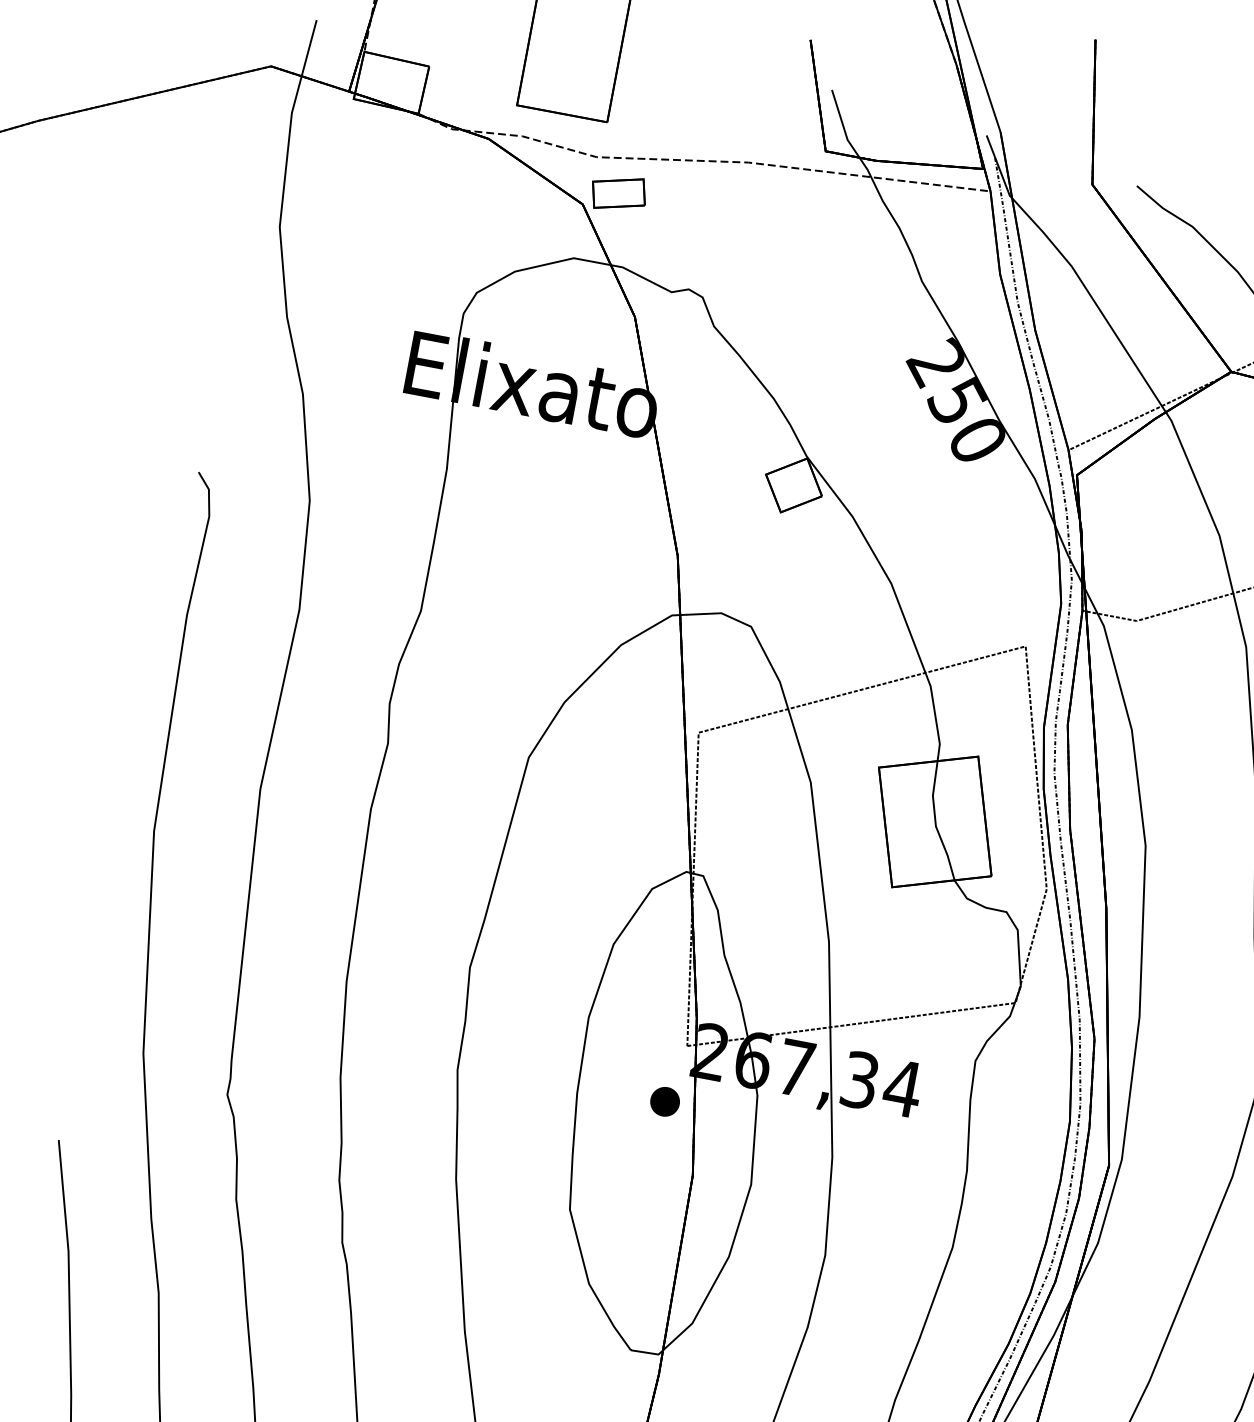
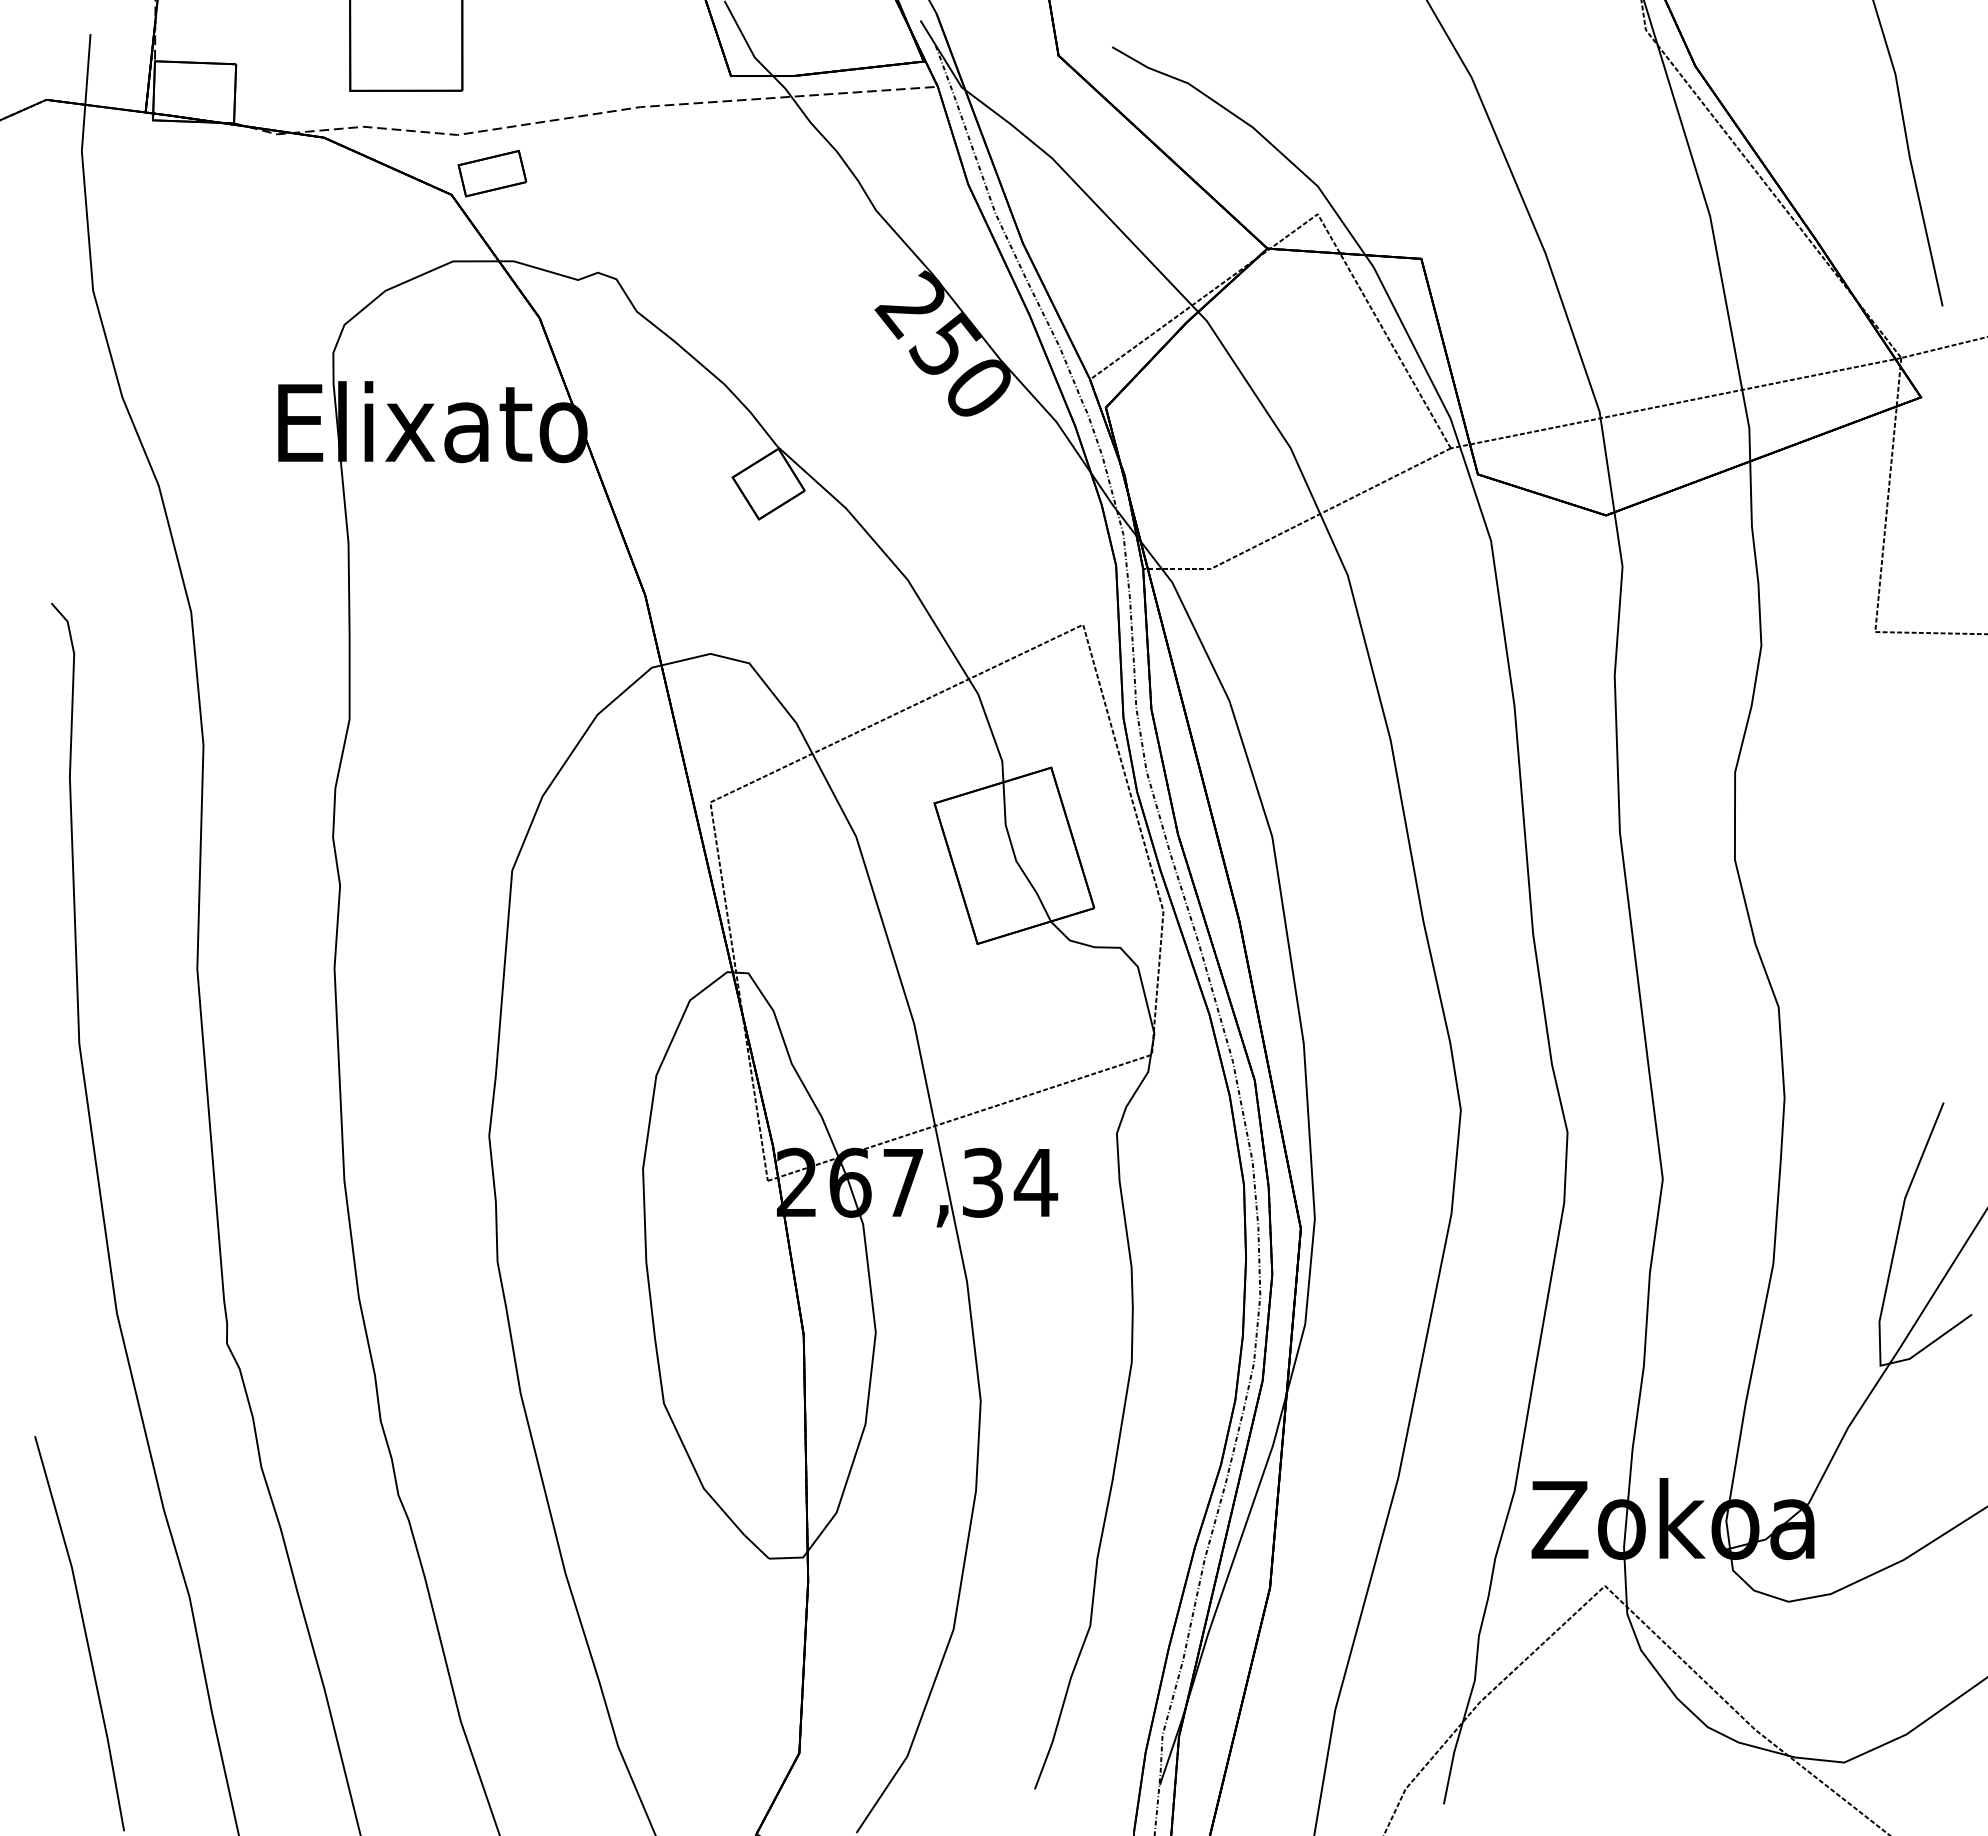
part: (664, 1101) -> (753, 1252), removed

